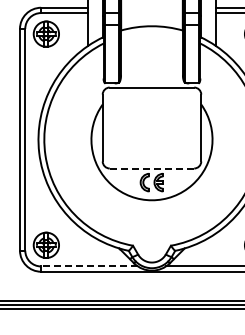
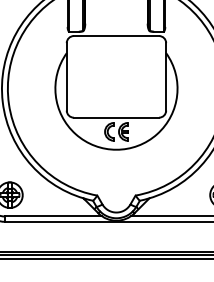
line: (152, 168) -> (116, 117), dashed -> solid
line: (89, 266) -> (53, 216), dashed -> solid

